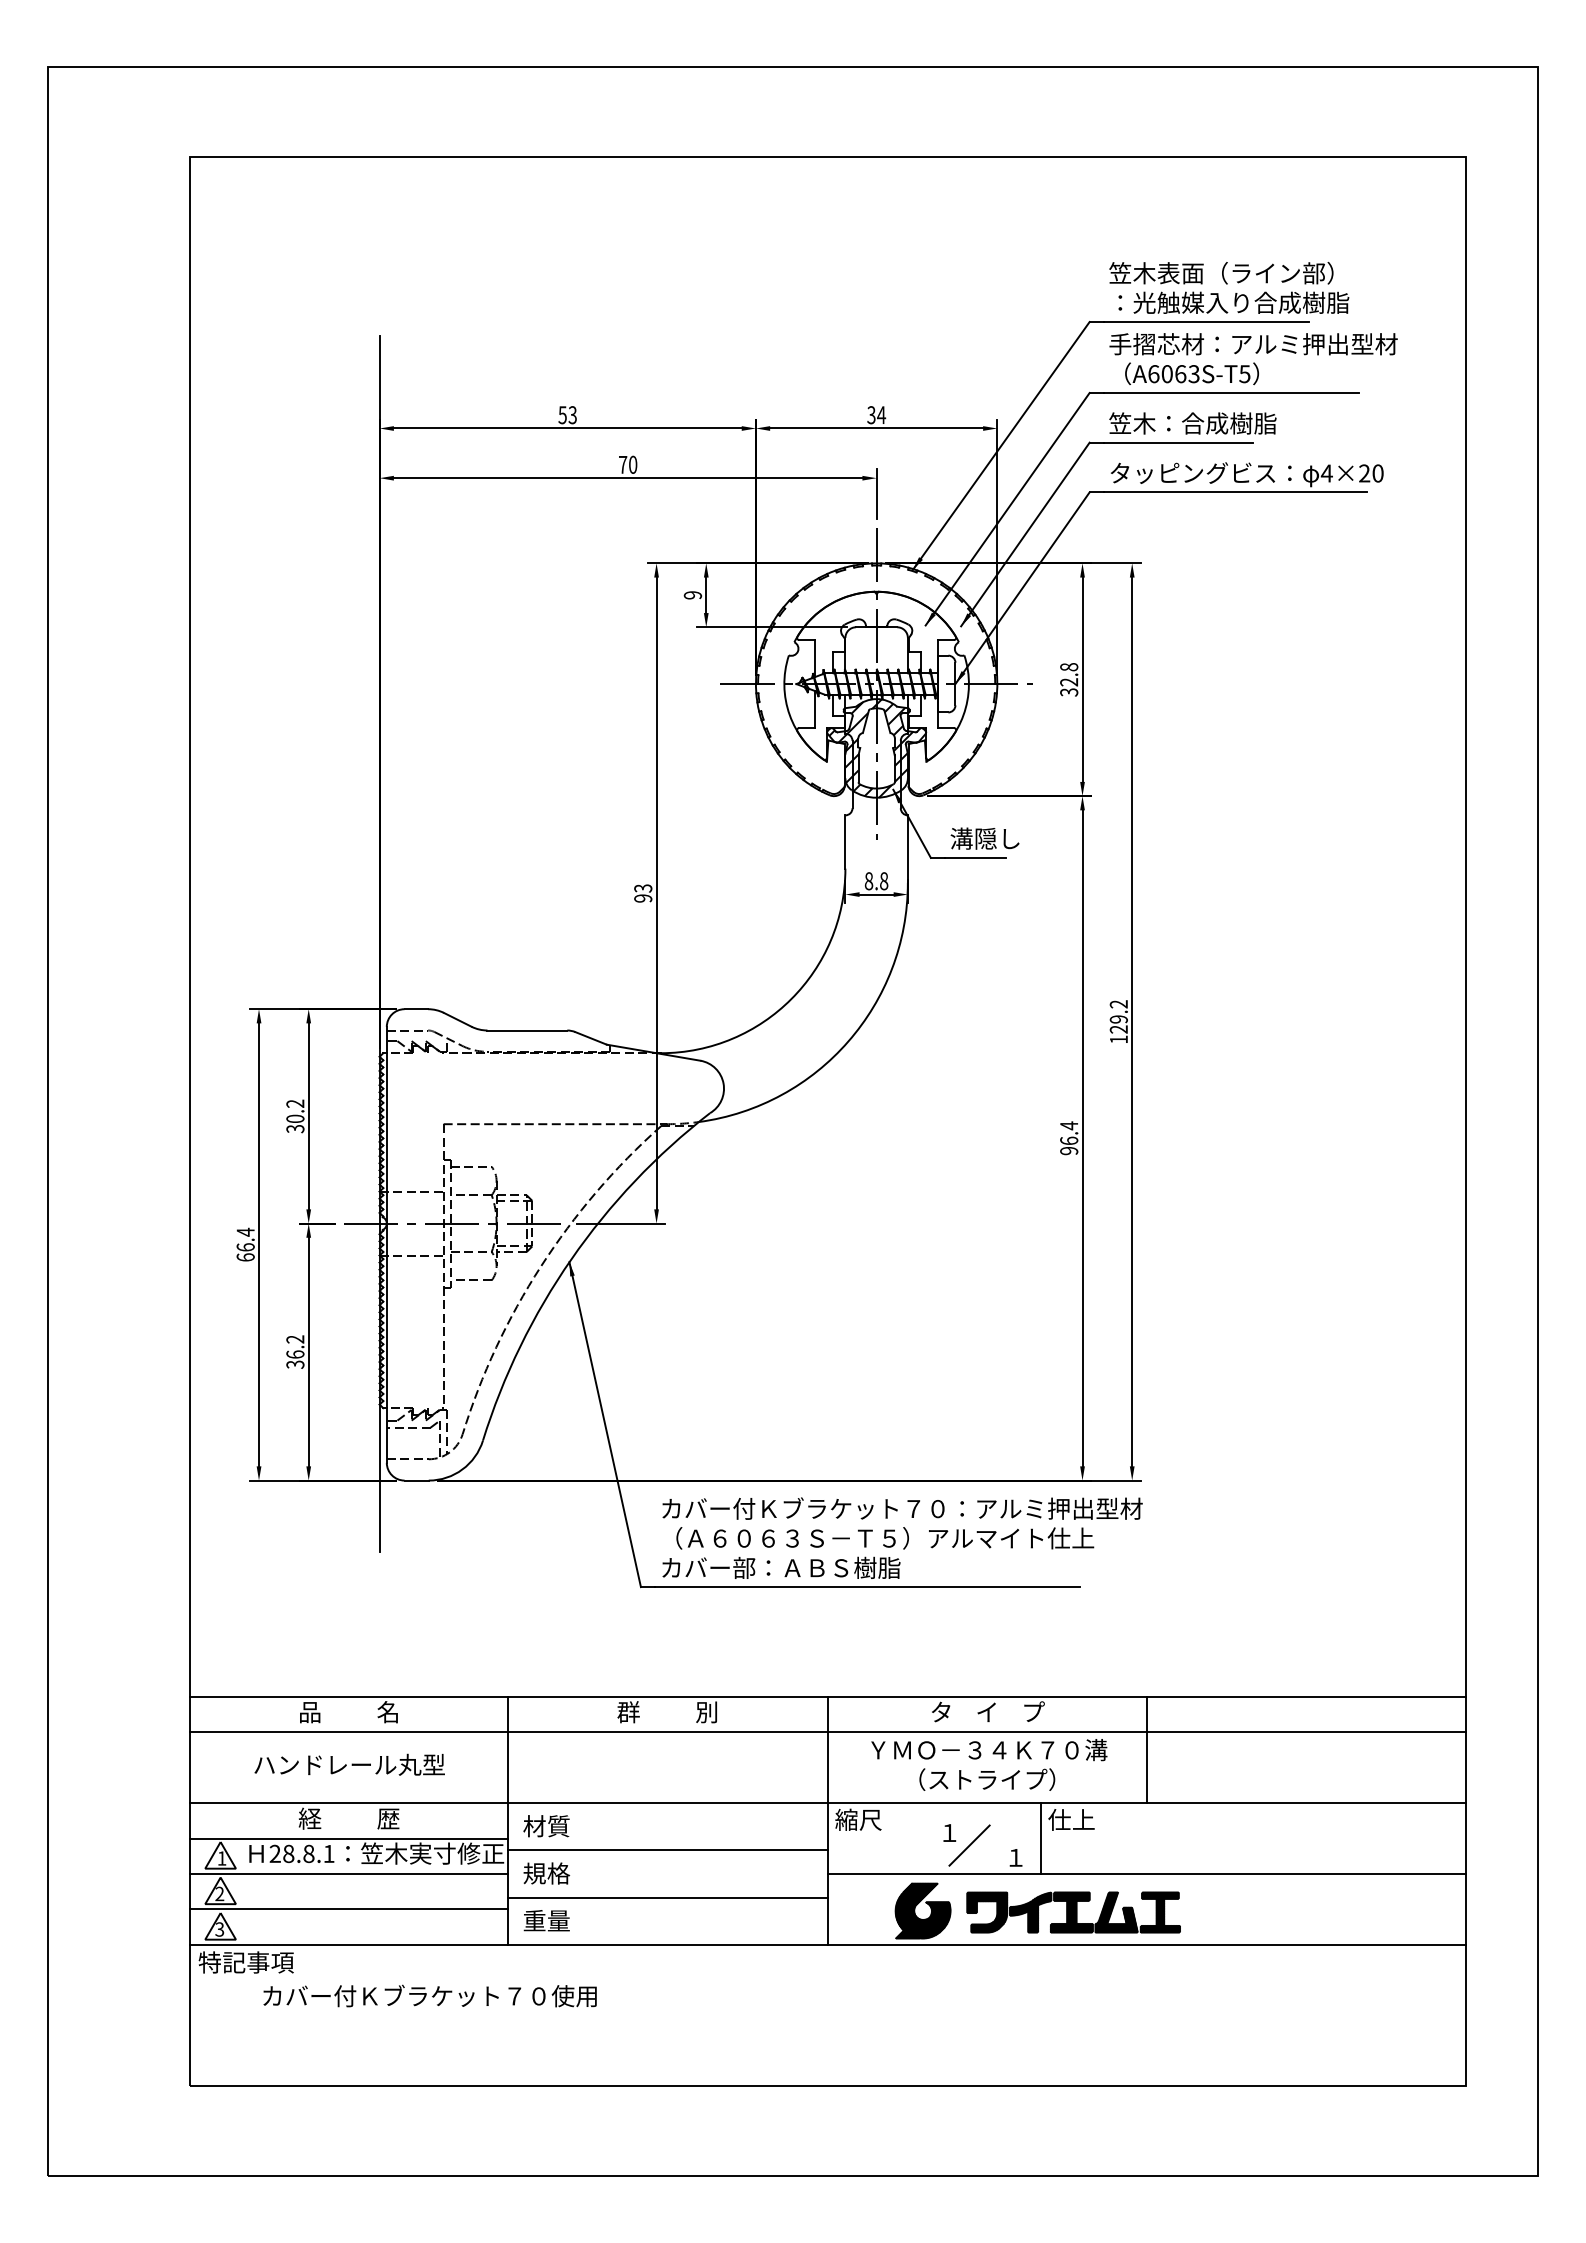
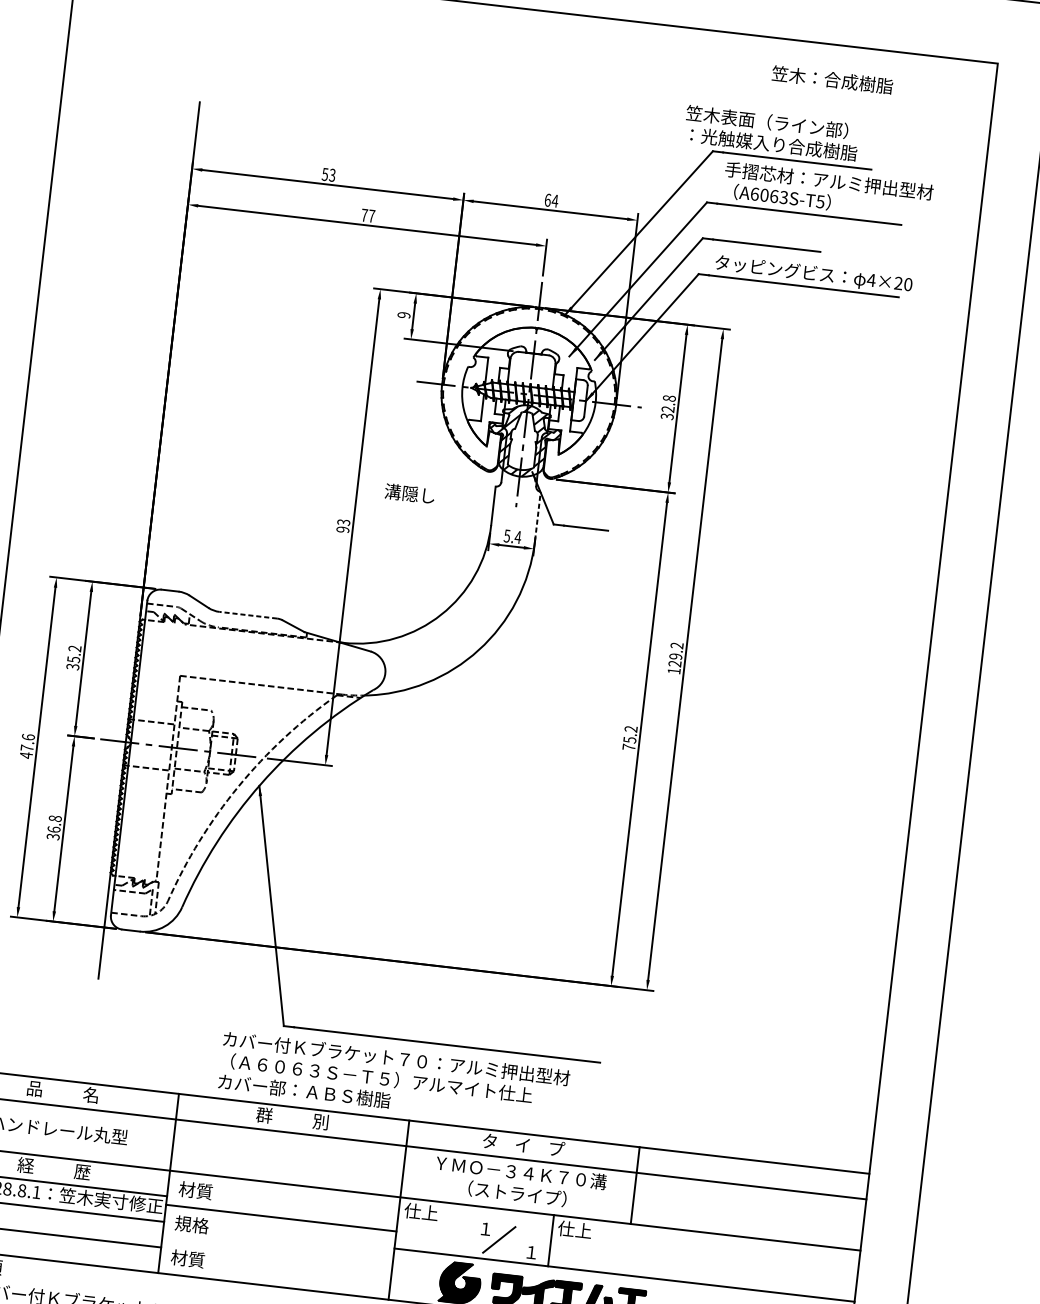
text: (1229, 287) -> (771, 132), moved
text: (871, 415) -> (547, 200), 34 -> 64
text: (1192, 423) -> (832, 79), moved
text: (633, 464) -> (372, 215), 70 -> 77
text: (984, 838) -> (409, 493), moved
line: (907, 849) -> (537, 516), solid -> dashed
text: (876, 881) -> (512, 536), 8.8 -> 5.4
line: (527, 1030) -> (248, 615), solid -> dashed
text: (295, 1118) -> (73, 659), 30.2 -> 35.2
text: (1069, 1138) -> (630, 738), 96.4 -> 75.2
text: (245, 1244) -> (27, 746), 66.4 -> 47.6
text: (295, 1339) -> (55, 818), 36.2 -> 36.8
text: (902, 1537) -> (394, 1079), moved
text: (858, 1819) -> (421, 1211), 縮尺 -> 仕上
line: (667, 1897) -> (277, 1252), removed
text: (546, 1920) -> (187, 1258), 重量 -> 材質

